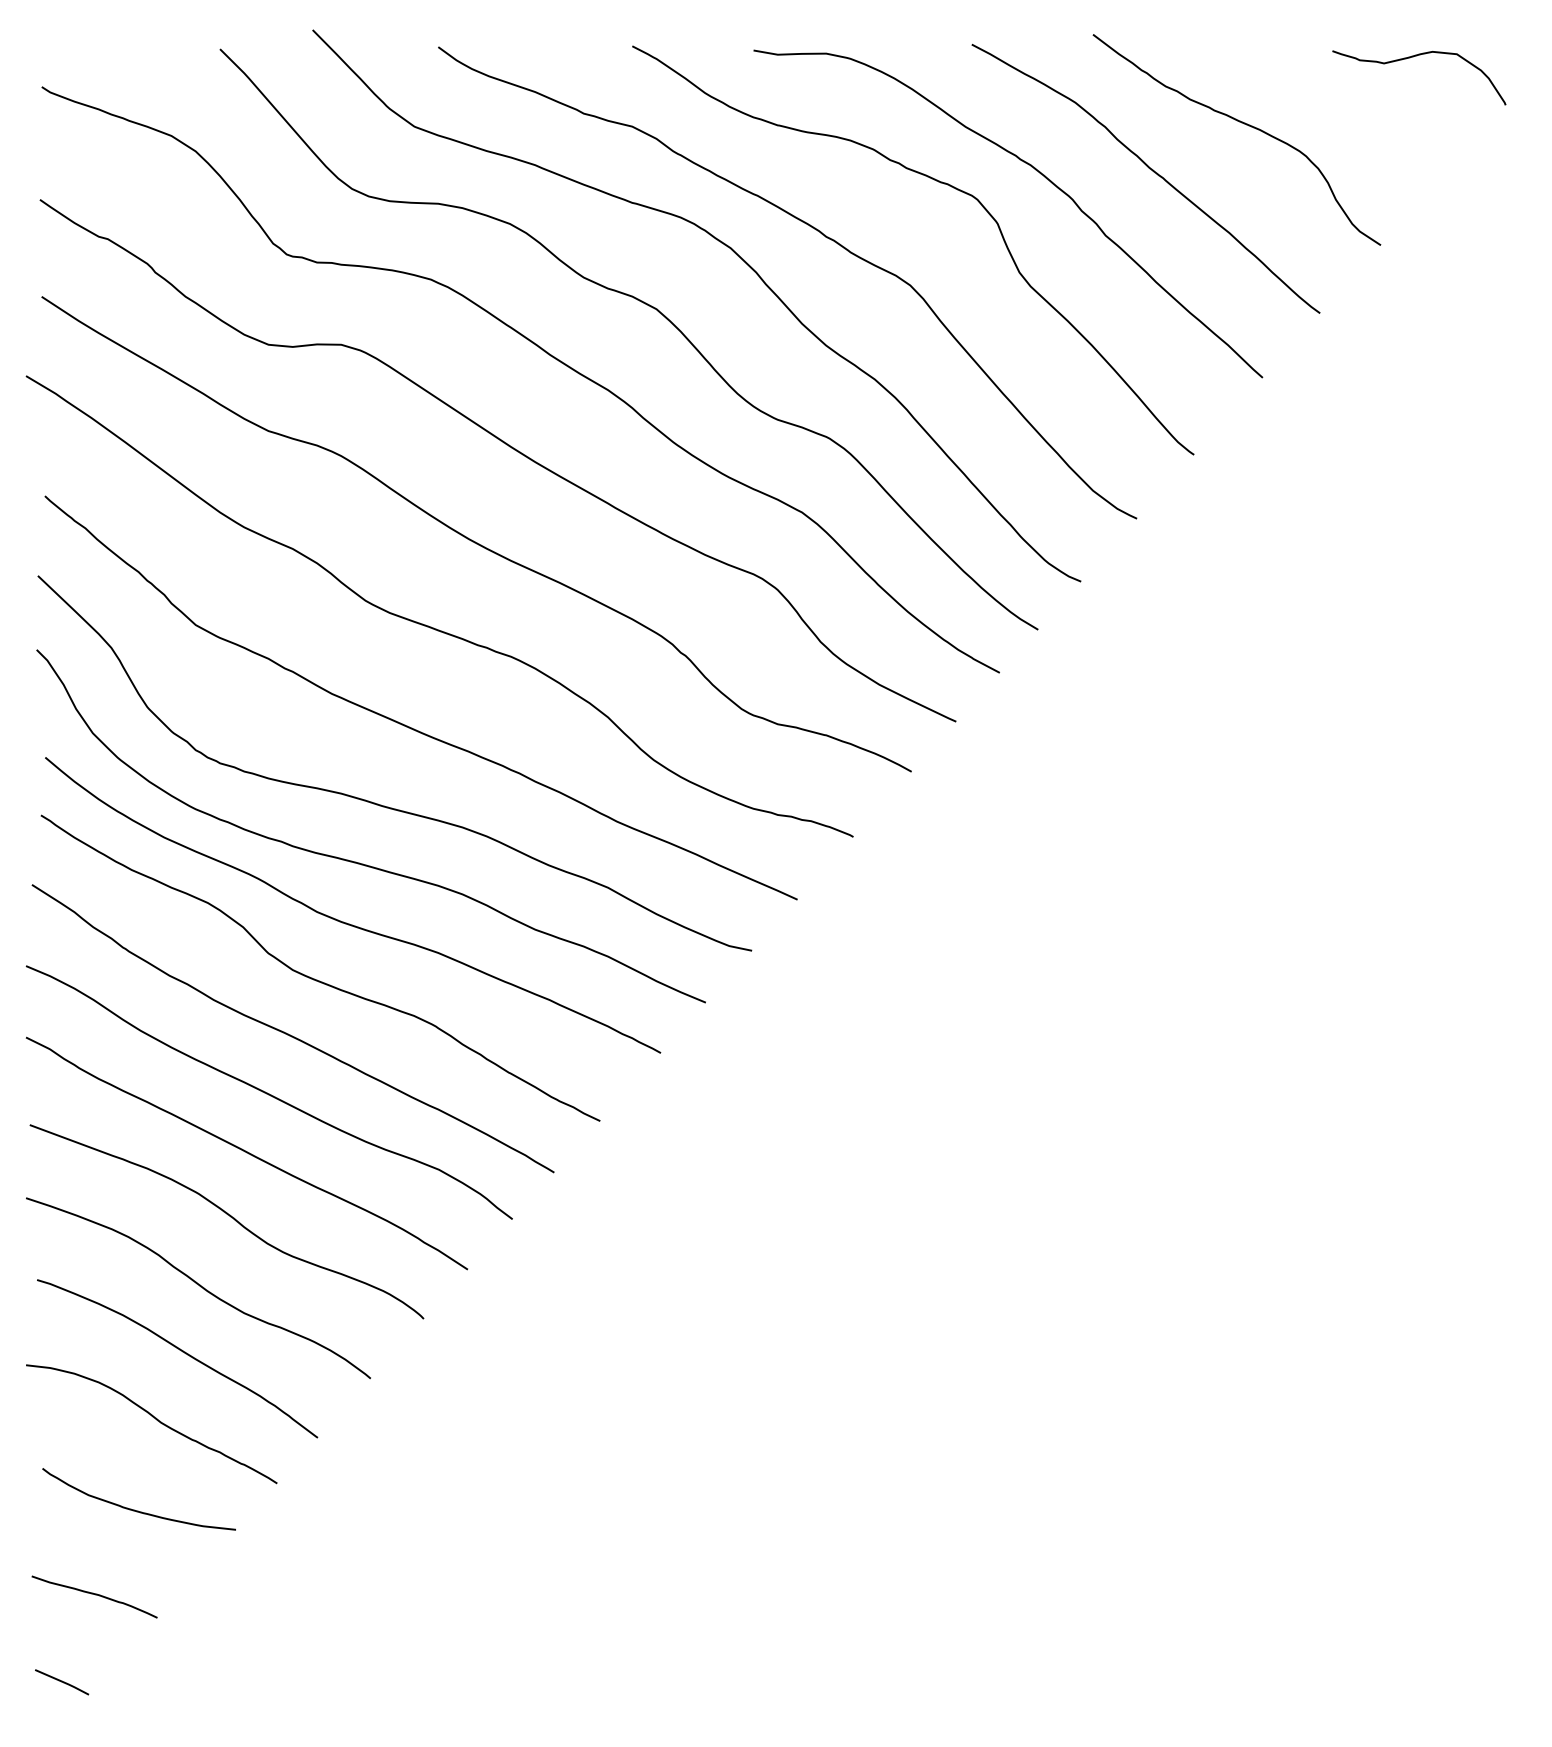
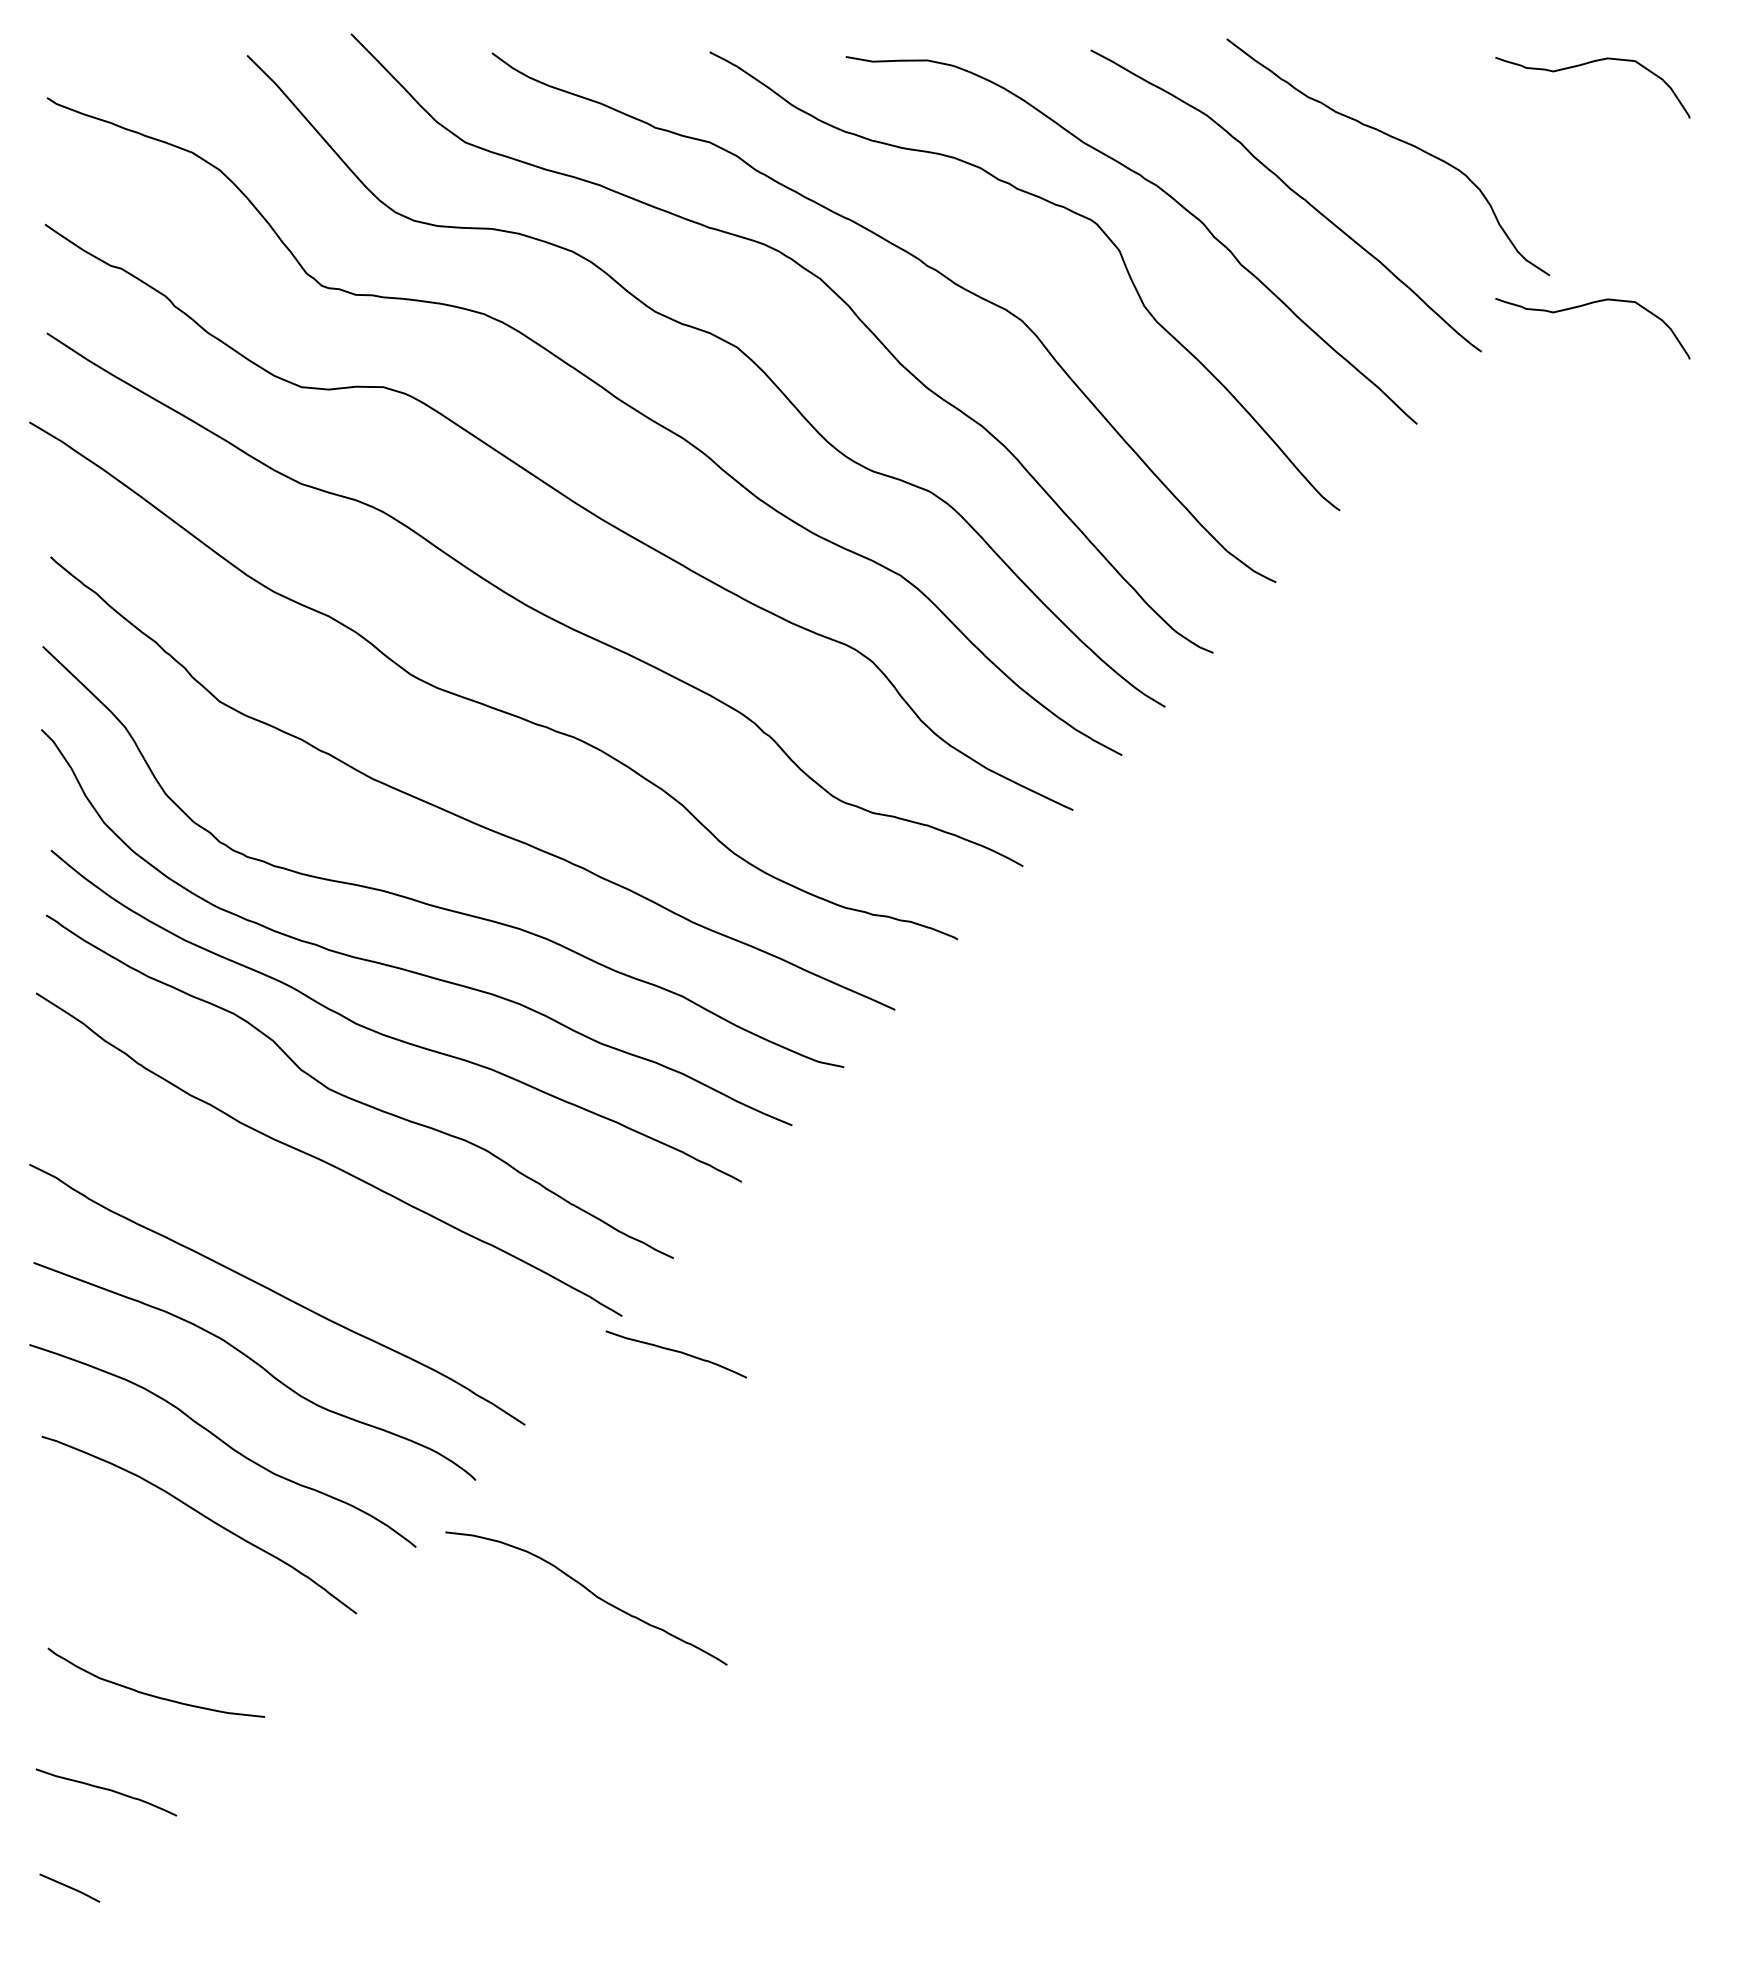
curve: (1413, 272) -> (1586, 305), added
curve: (269, 1093) -> (302, 1227), removed
curve: (602, 1204) -> (676, 1352), added
curve: (154, 1418) -> (589, 1592), moved

